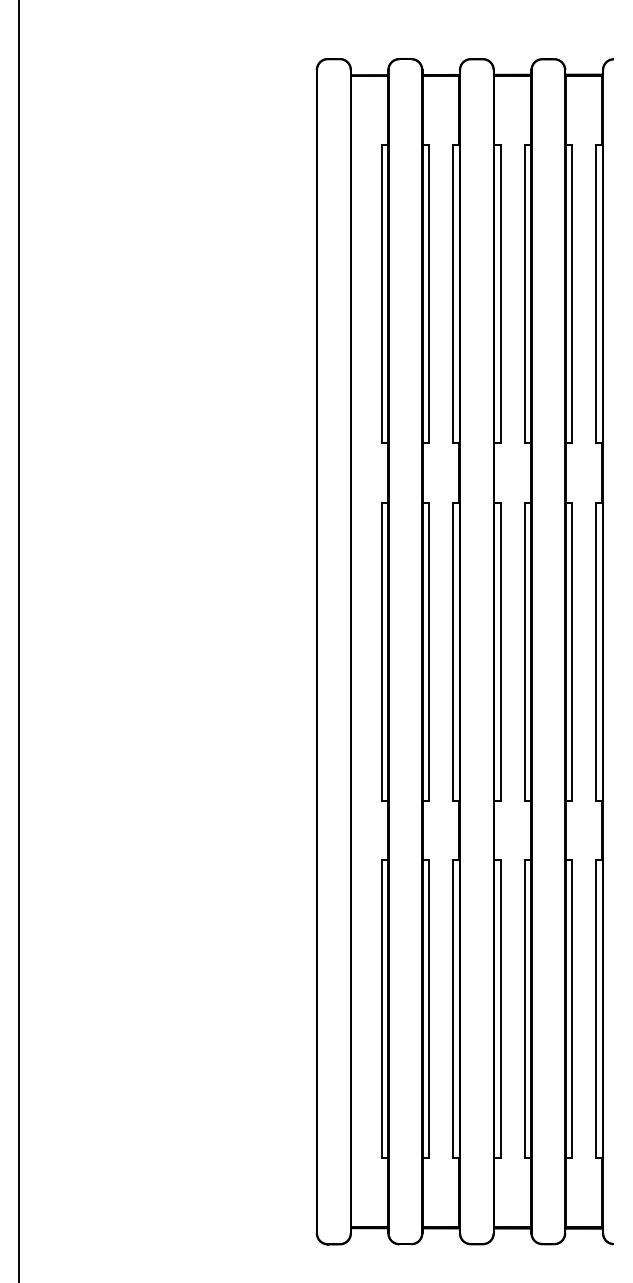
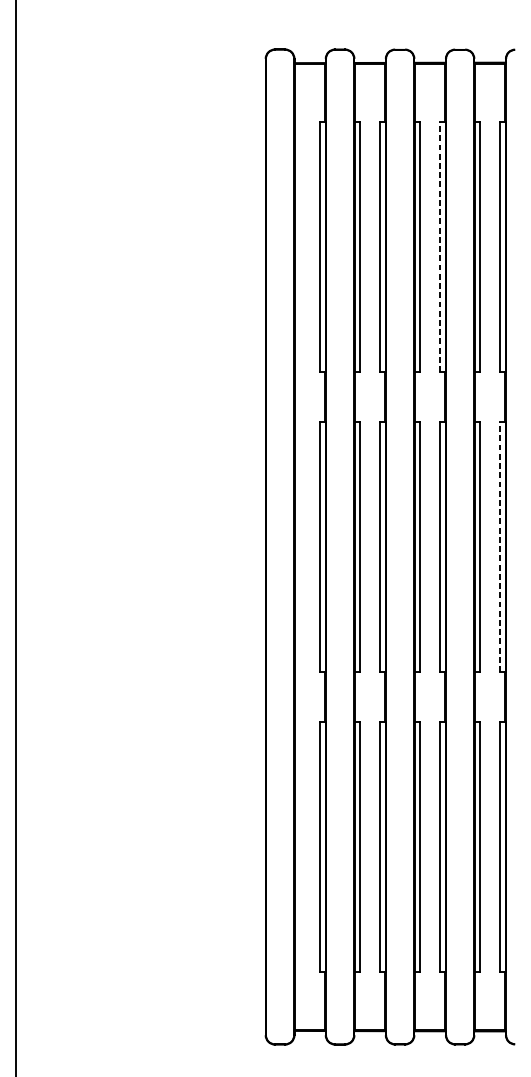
line: (524, 294) -> (440, 247), solid -> dashed
line: (596, 651) -> (500, 546), solid -> dashed

